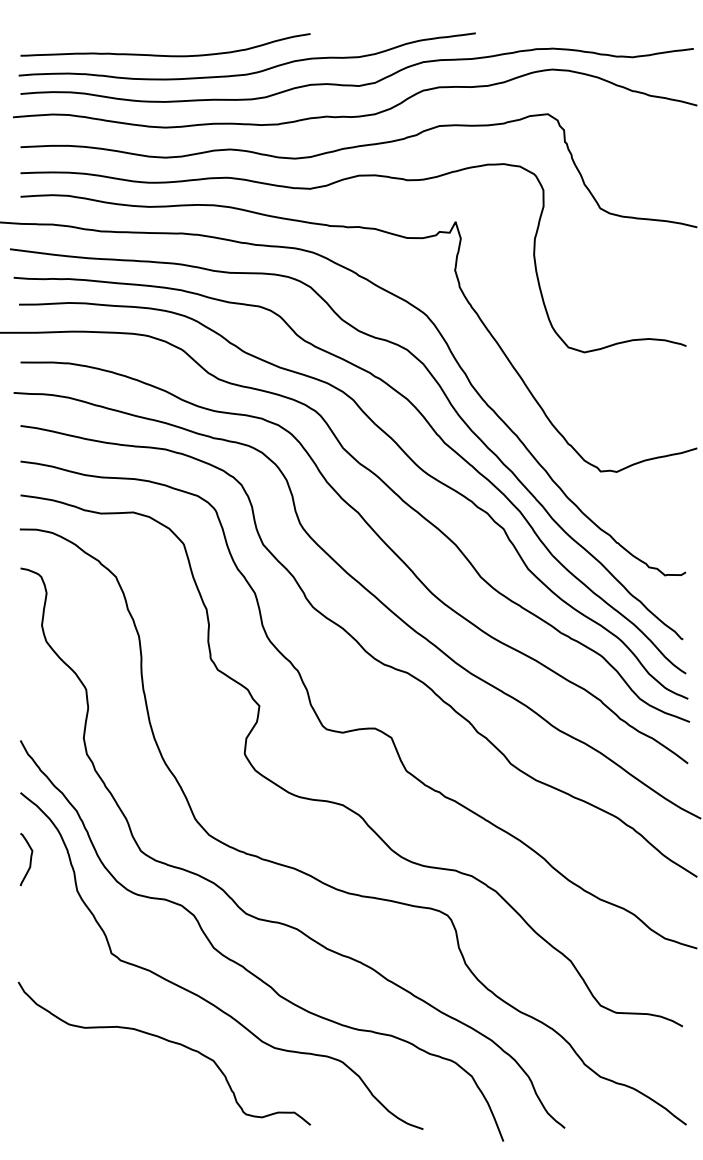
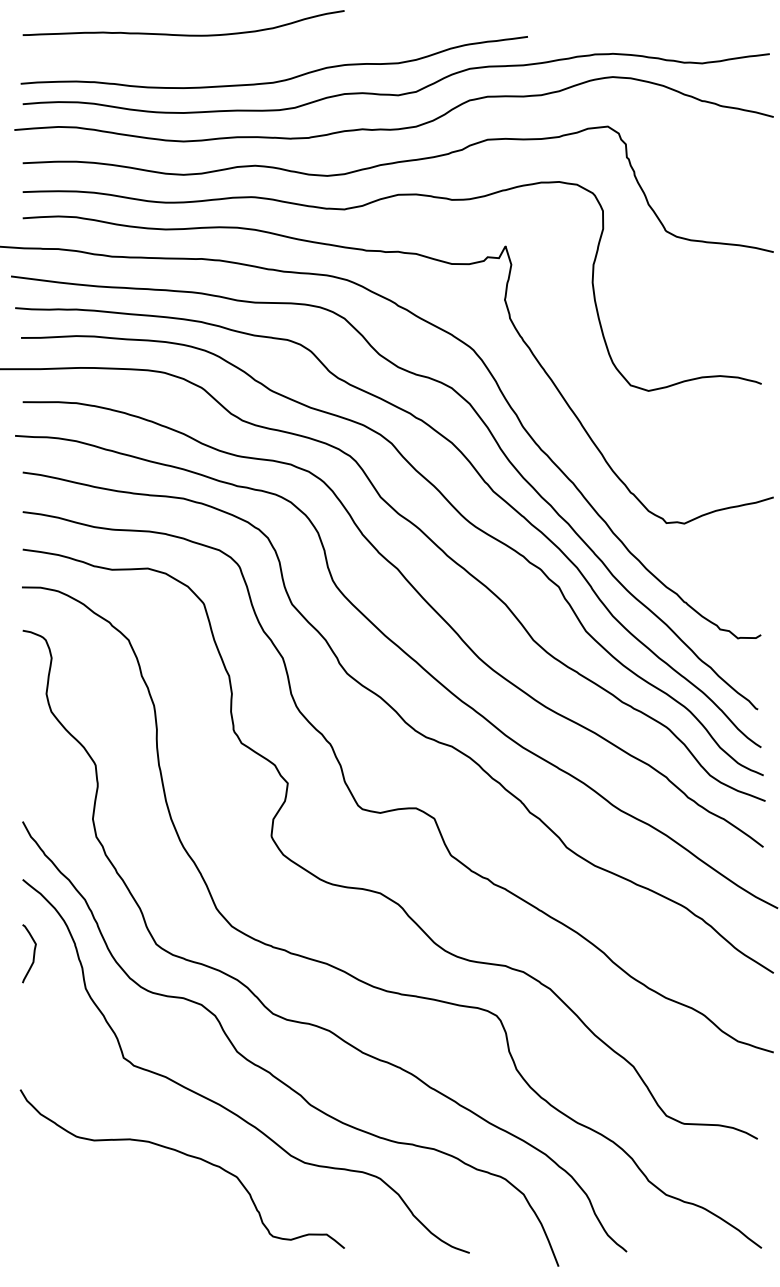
curve: (165, 55) -> (183, 34), moved

